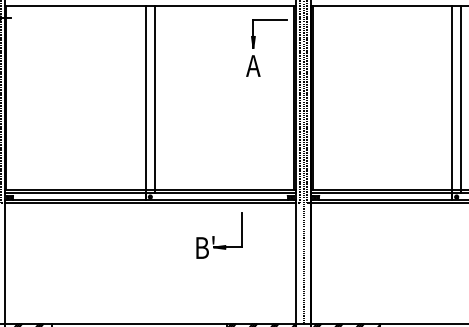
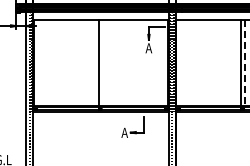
line: (155, 98) -> (103, 63), removed
line: (461, 98) -> (245, 63), solid -> dashed
text: (203, 247) -> (125, 132), B' -> A

